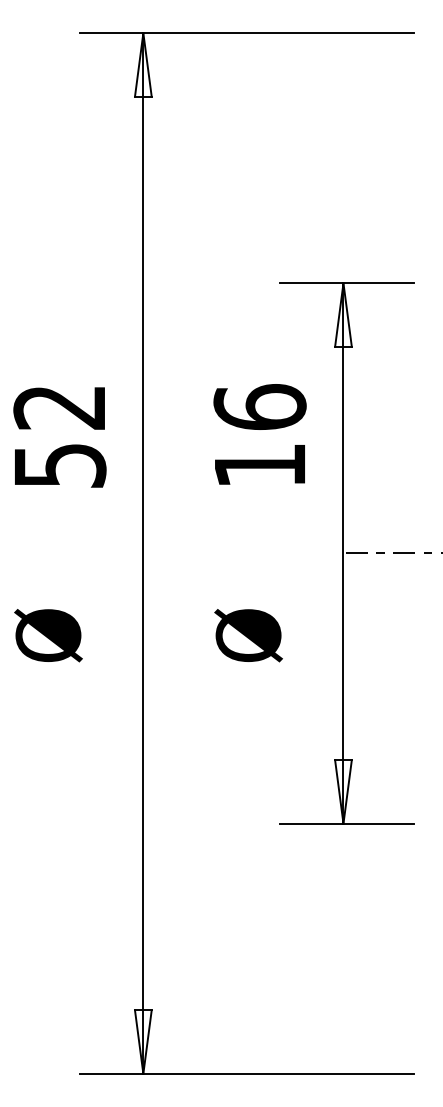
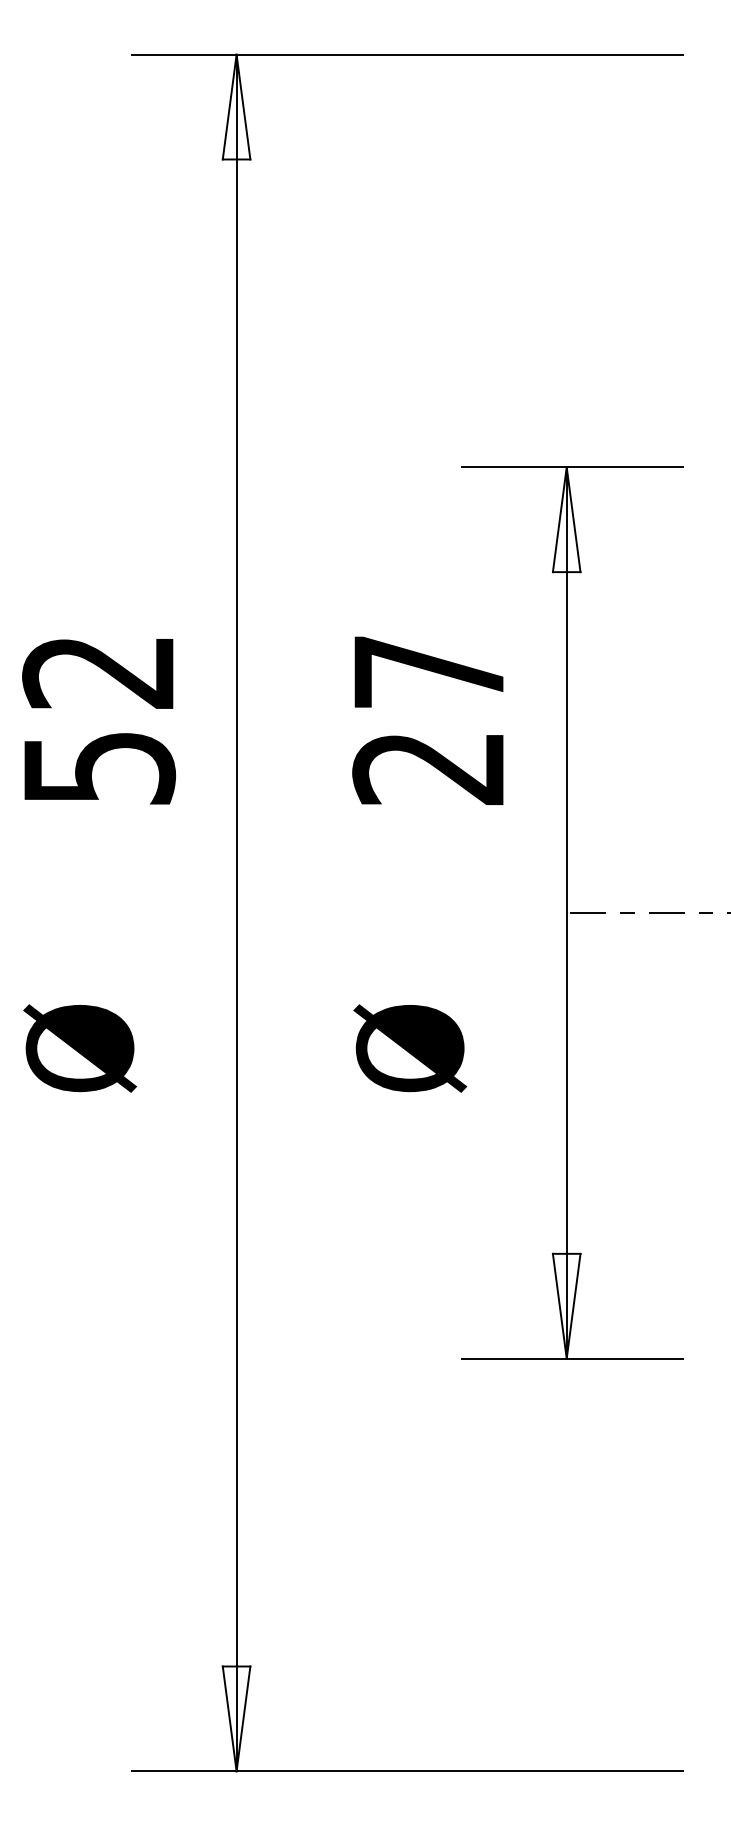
text: (259, 435) -> (428, 718), 16 -> 27

